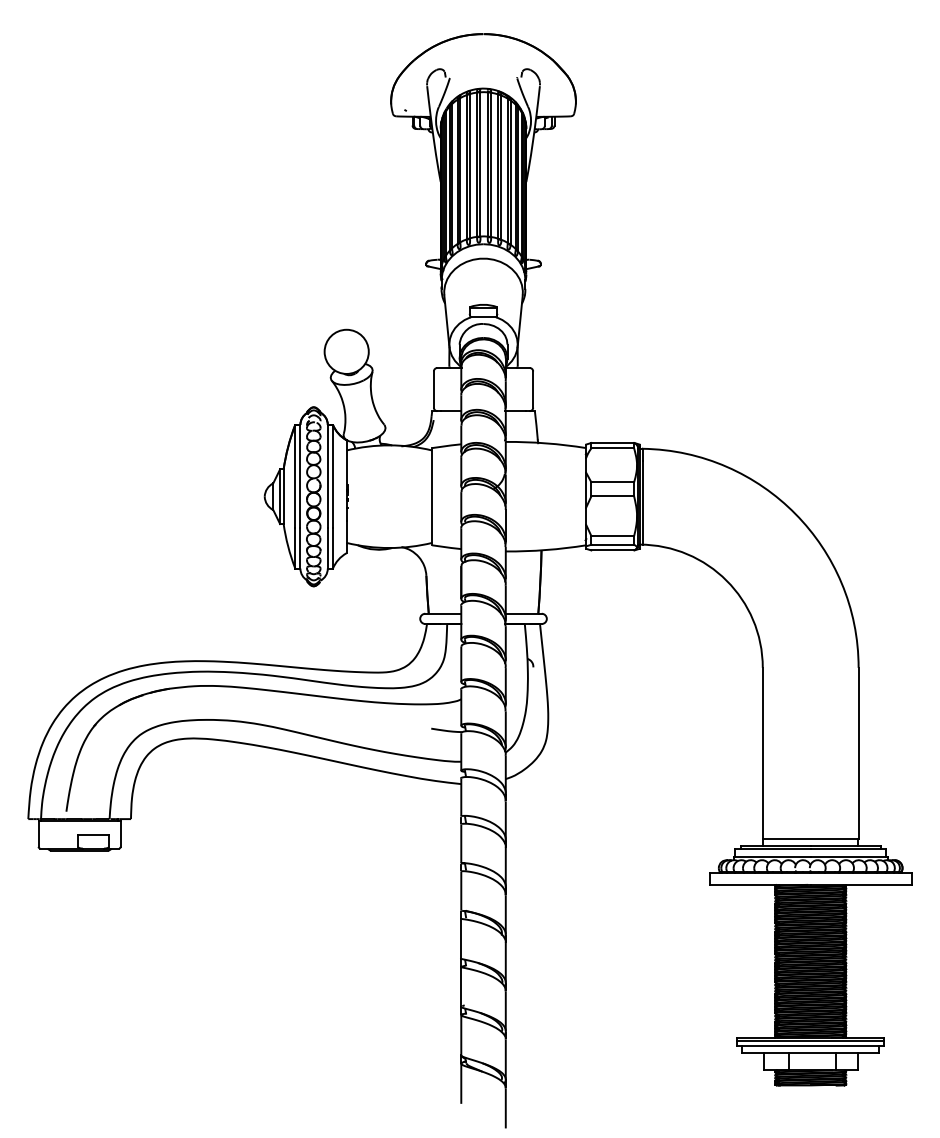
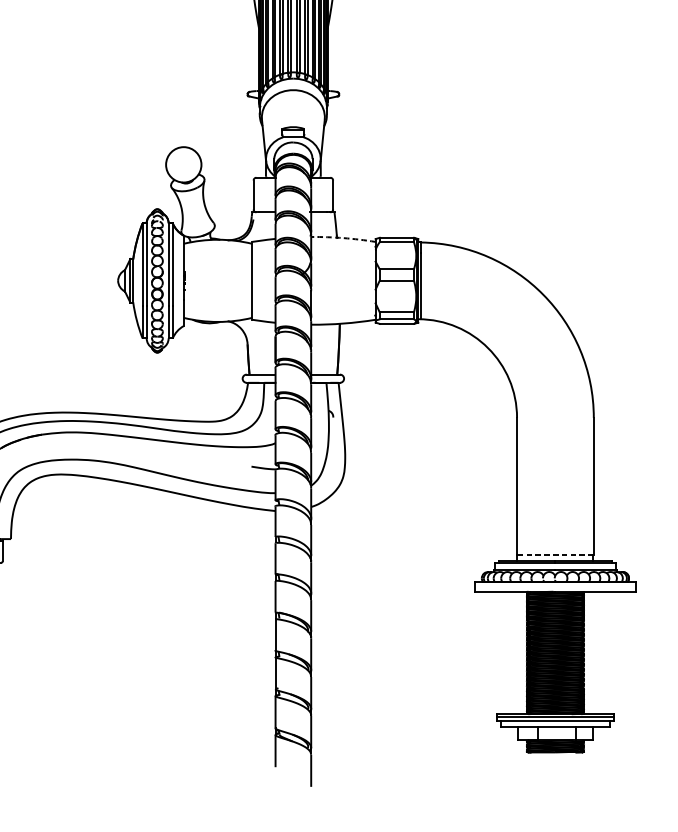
arc: (546, 443) -> (343, 238), solid -> dashed
line: (810, 838) -> (555, 554), solid -> dashed

